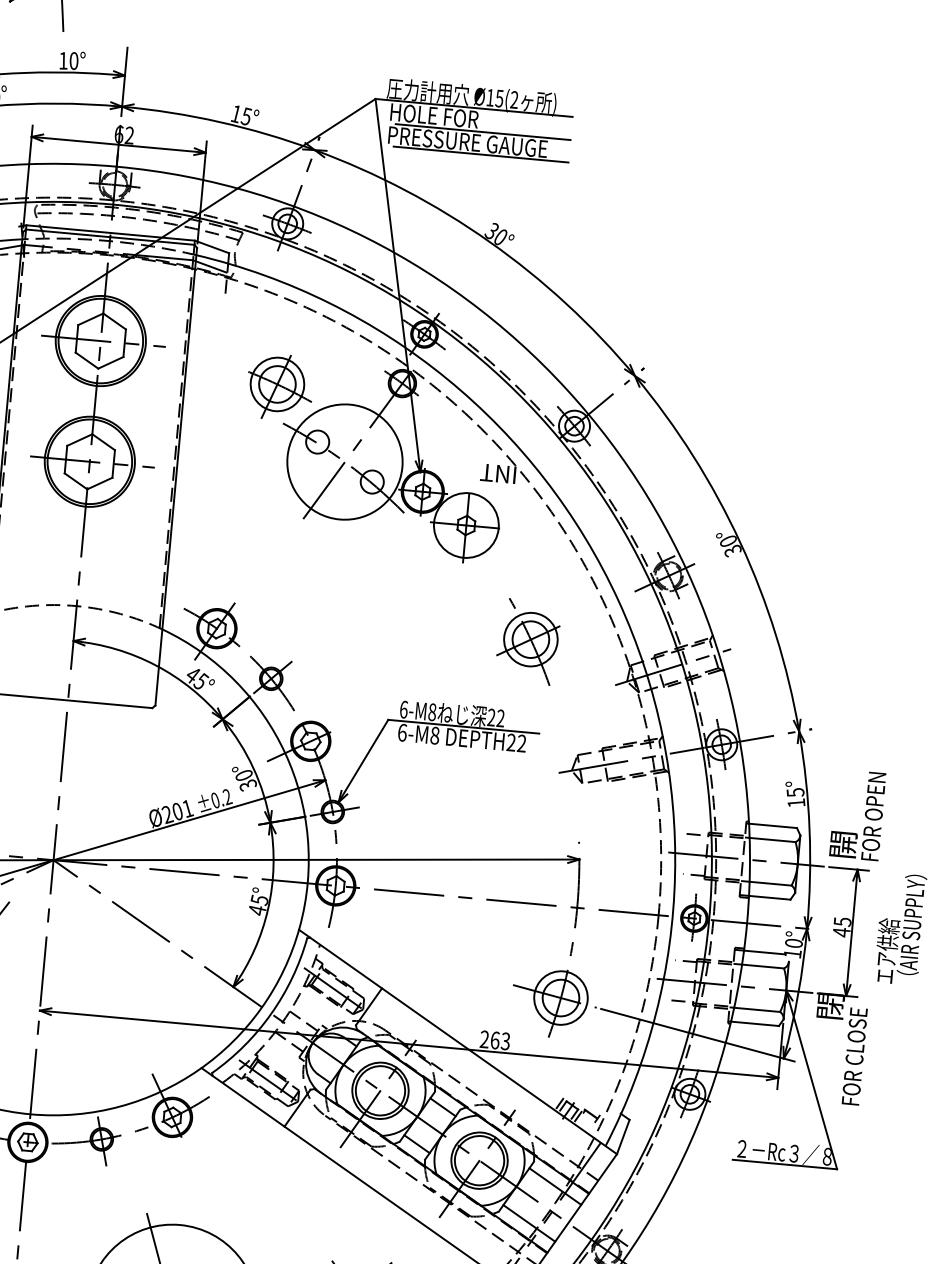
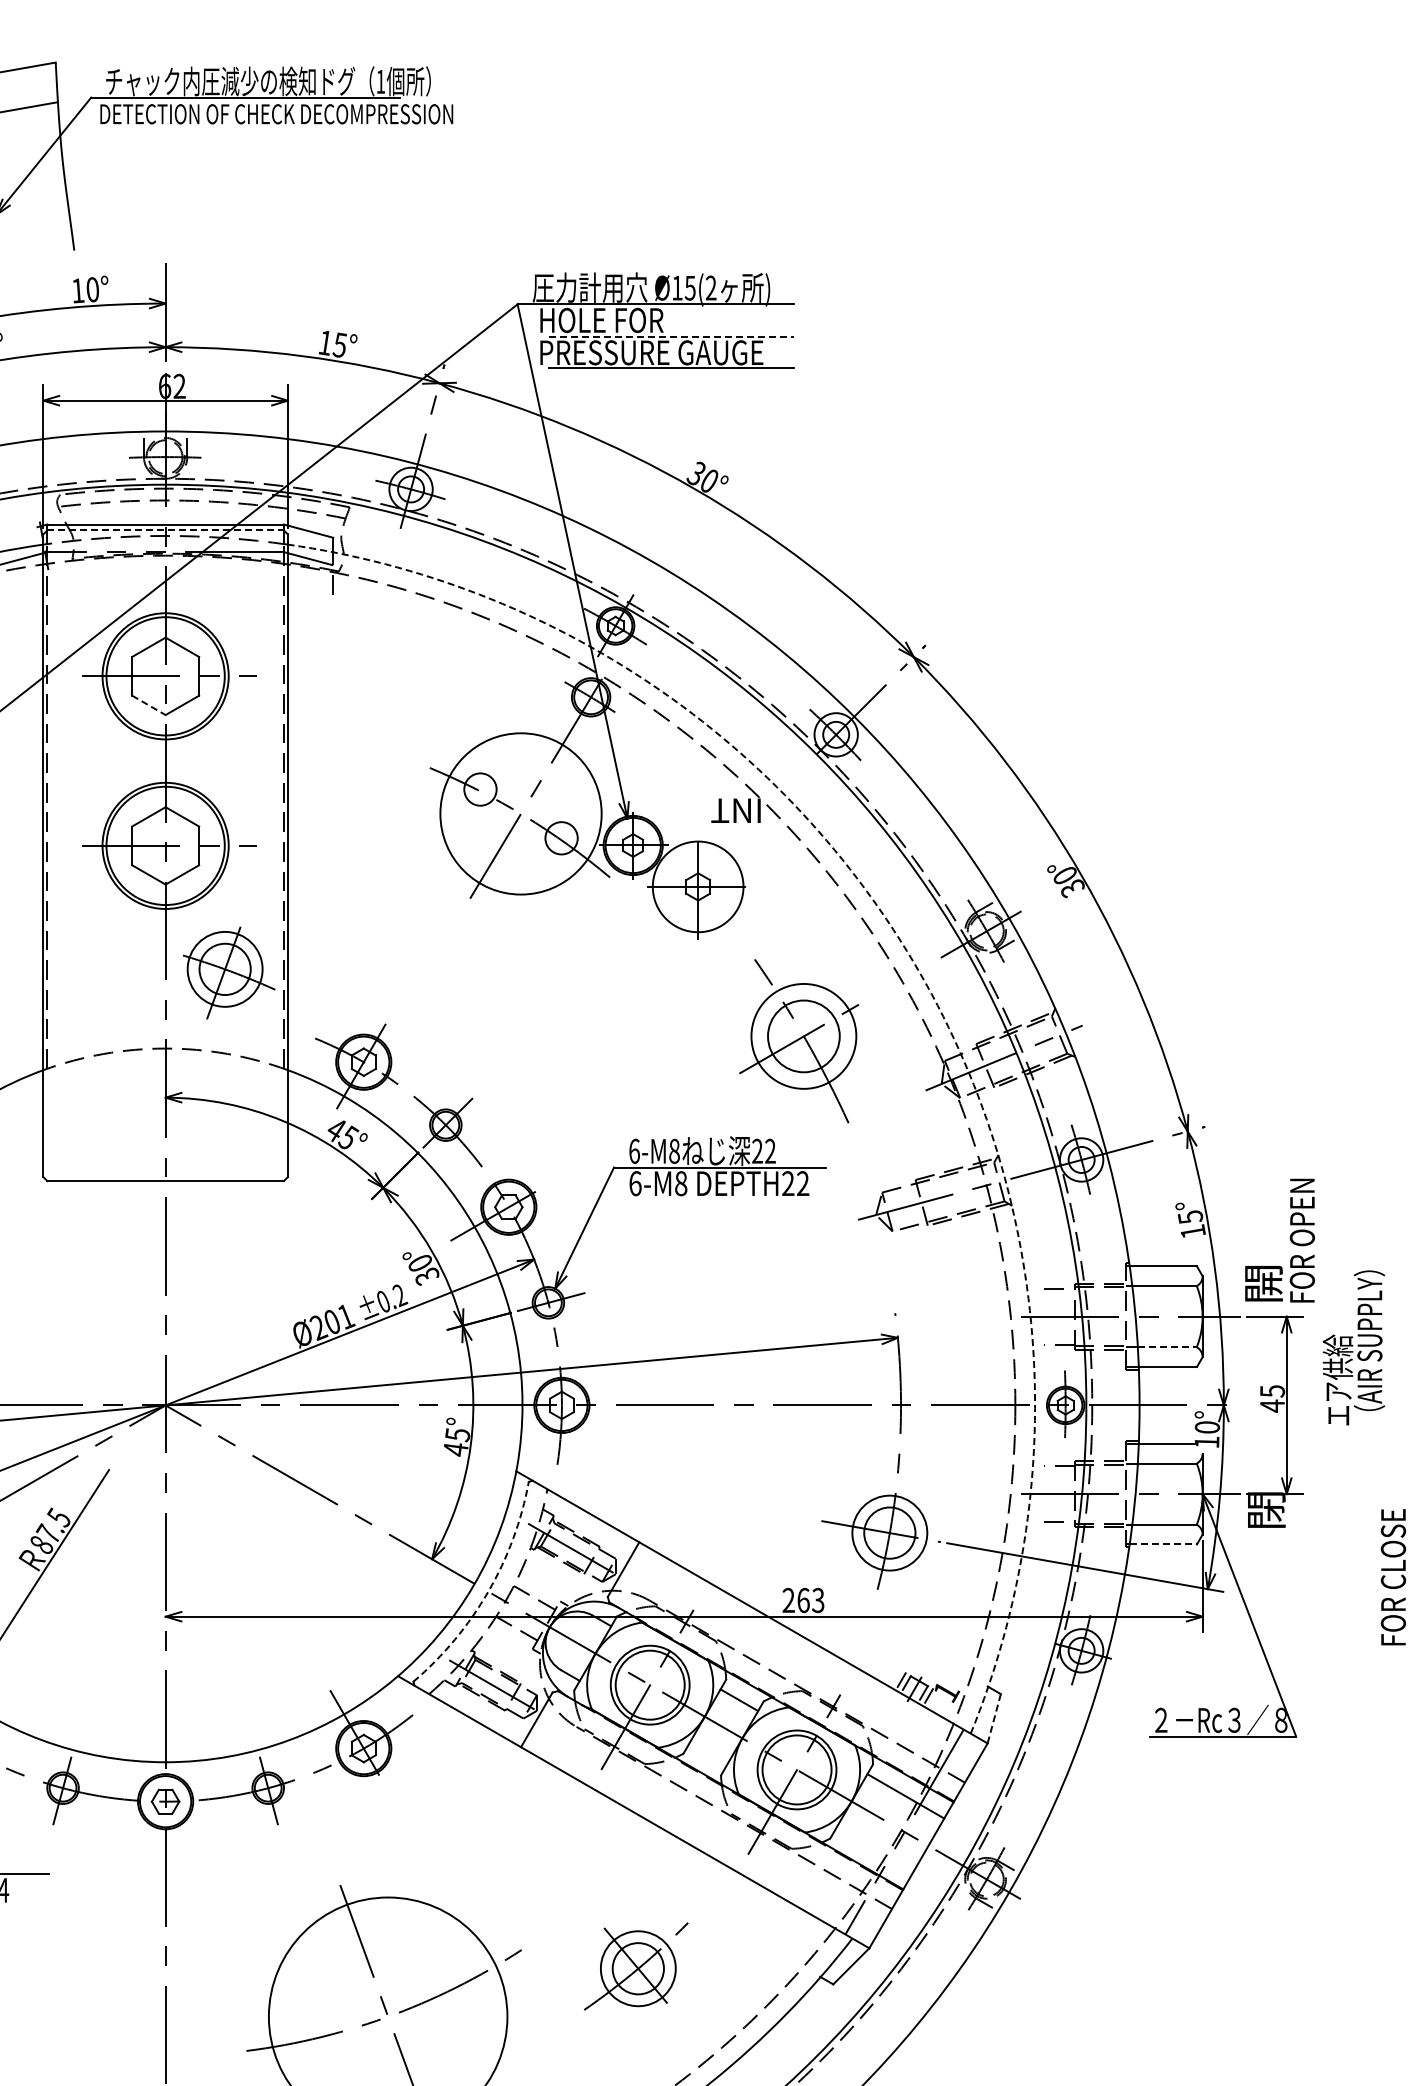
line: (483, 131) -> (671, 336), solid -> dashed
line: (110, 237) -> (166, 530), solid -> dashed
line: (87, 360) -> (149, 705), solid -> dashed
part: (280, 386) -> (229, 972), moved
arc: (618, 600) -> (919, 972), solid -> dashed
part: (527, 641) -> (798, 1040), size x1.4
line: (770, 883) -> (1167, 1347), solid -> dashed
text: (900, 928) -> (1353, 1347), moved
arc: (271, 1013) -> (488, 1591), solid -> dashed
line: (755, 1023) -> (1163, 1544), solid -> dashed
text: (854, 1056) -> (1393, 1577), moved
line: (623, 1136) -> (994, 1718), solid -> dashed
line: (416, 1143) -> (707, 1754), removed
line: (528, 1223) -> (873, 1850), removed

